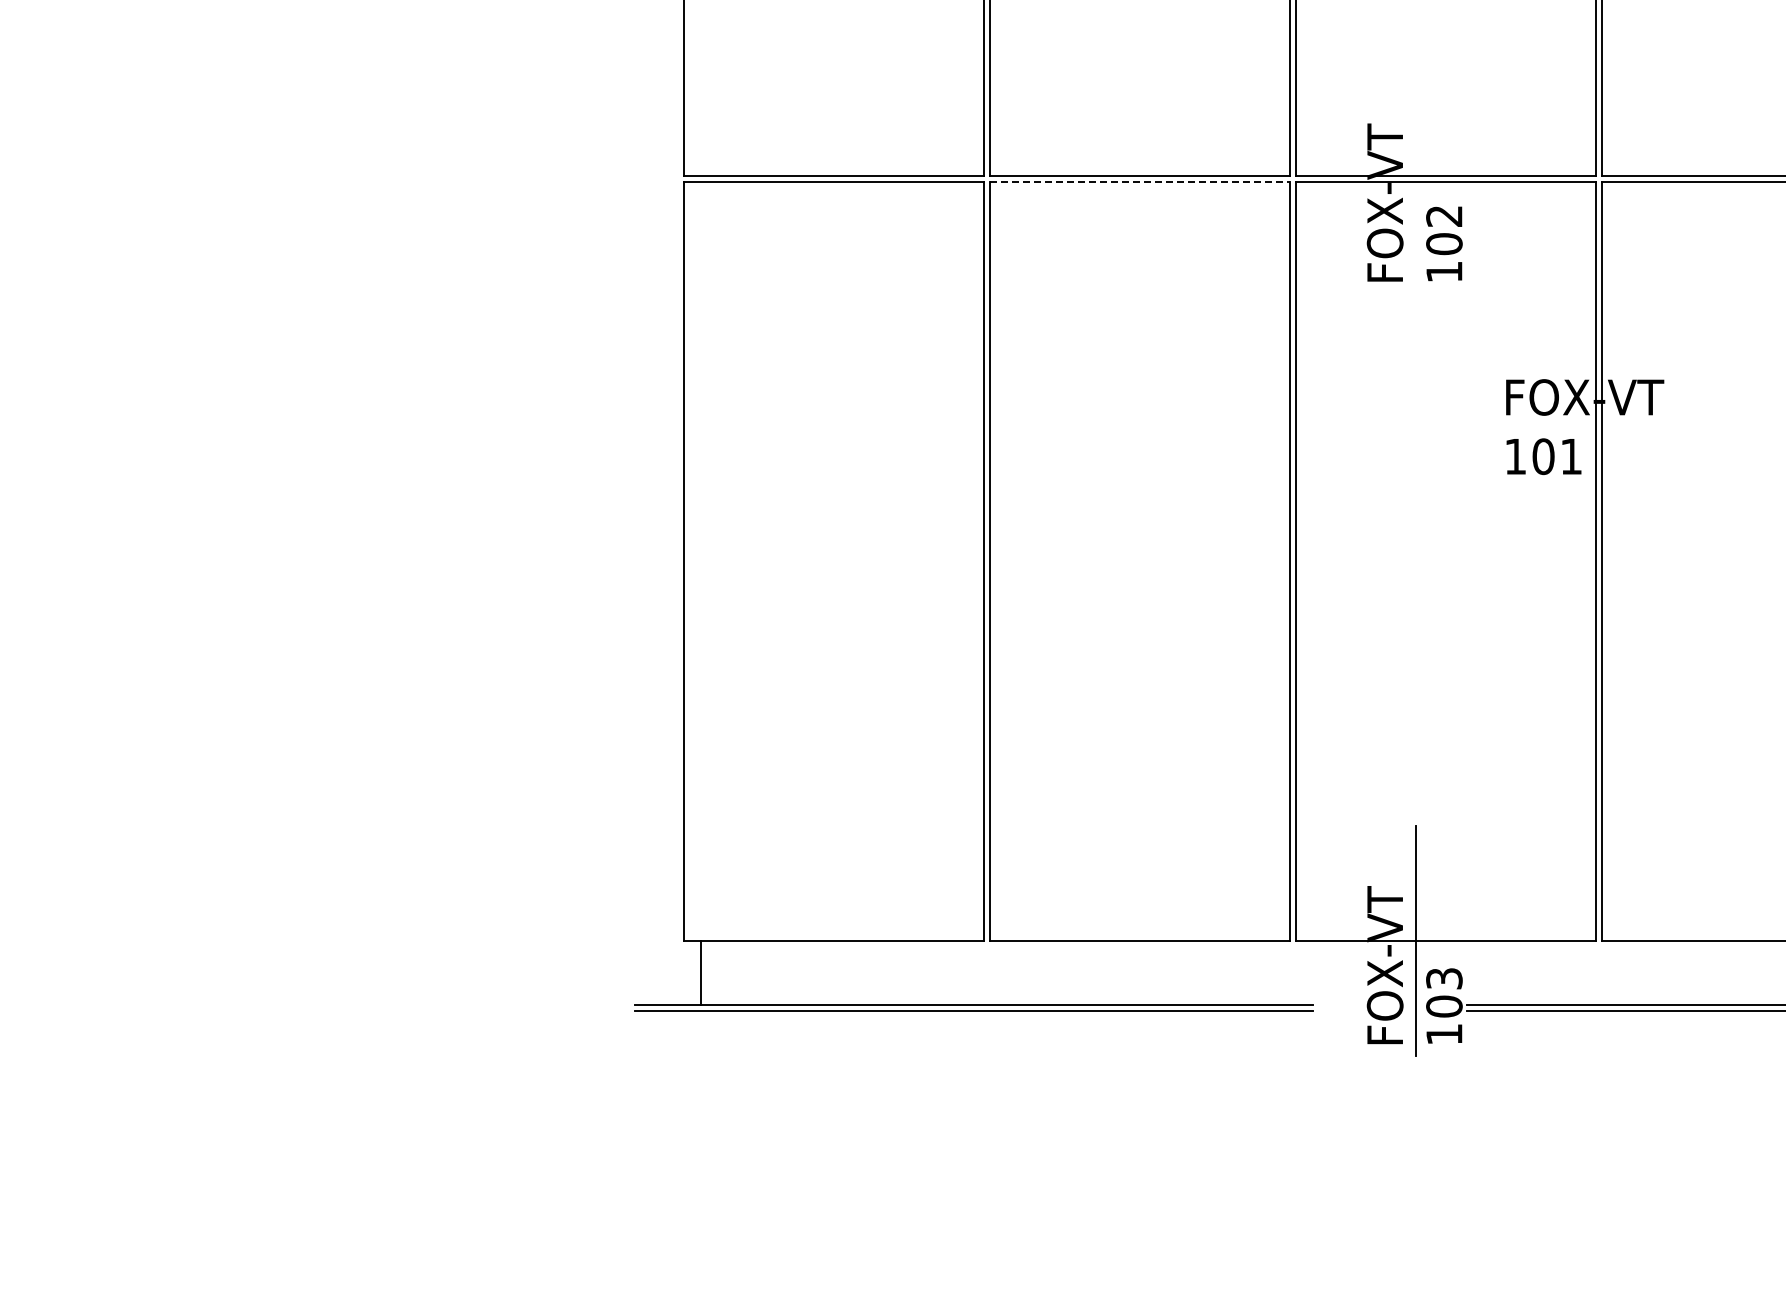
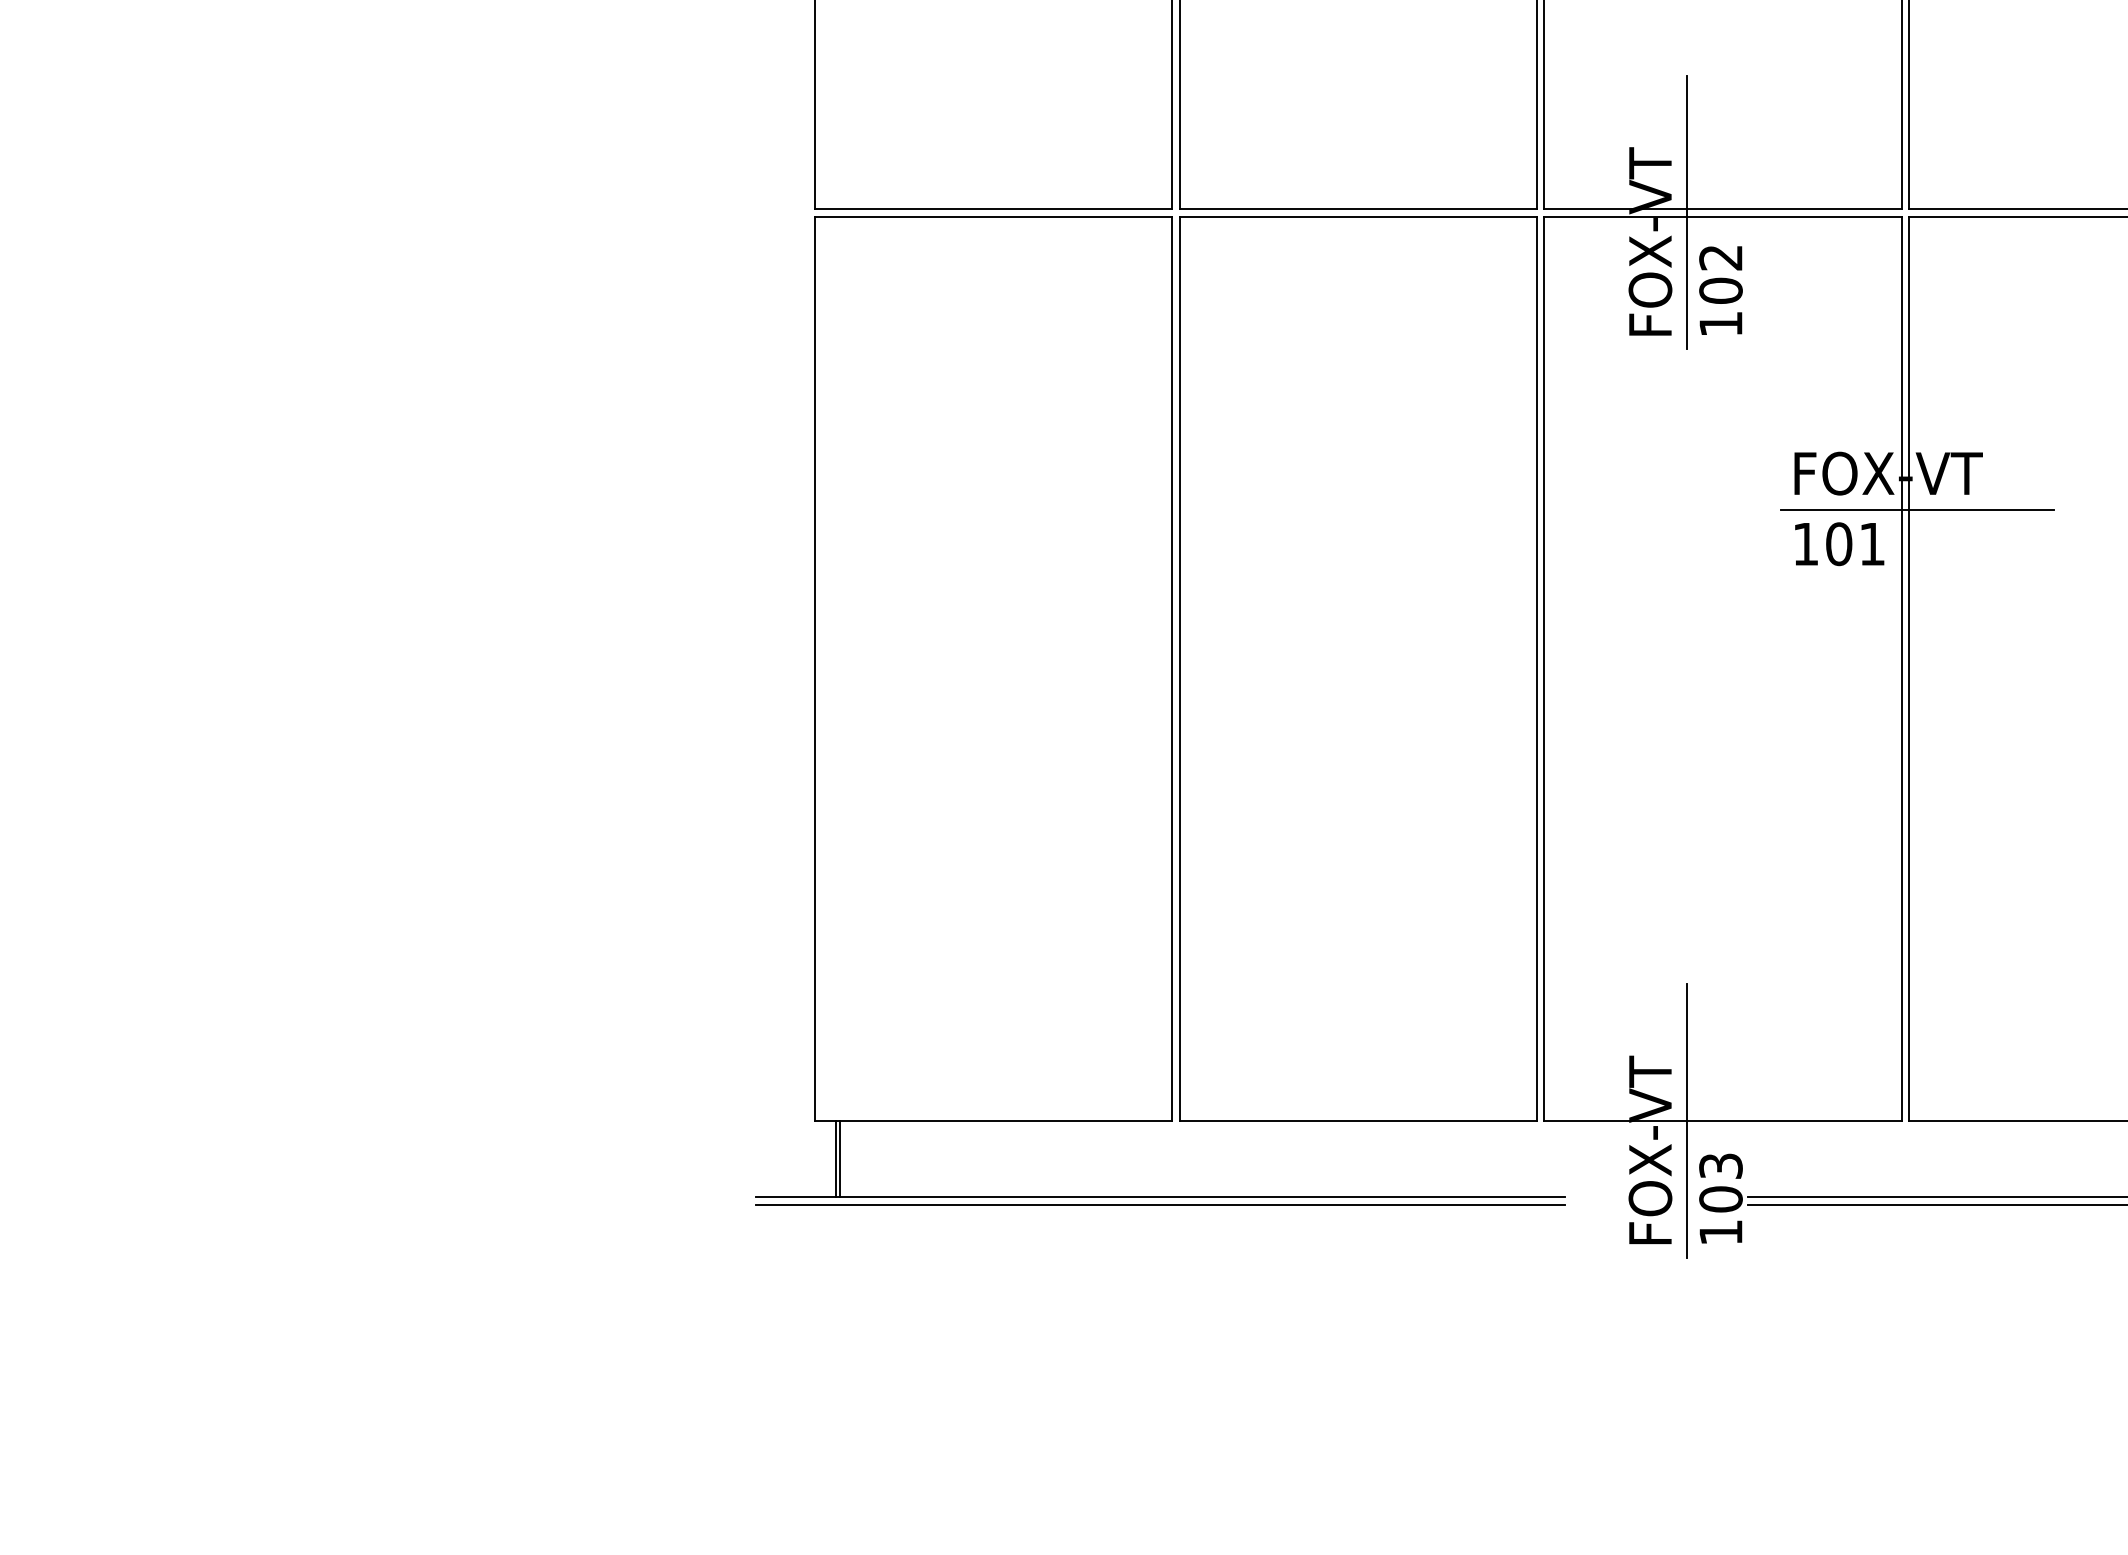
line: (1415, 178) -> (1686, 212), added
line: (1139, 182) -> (1357, 217), dashed -> solid
line: (1609, 428) -> (1917, 510), added
line: (704, 972) -> (839, 1158), added

